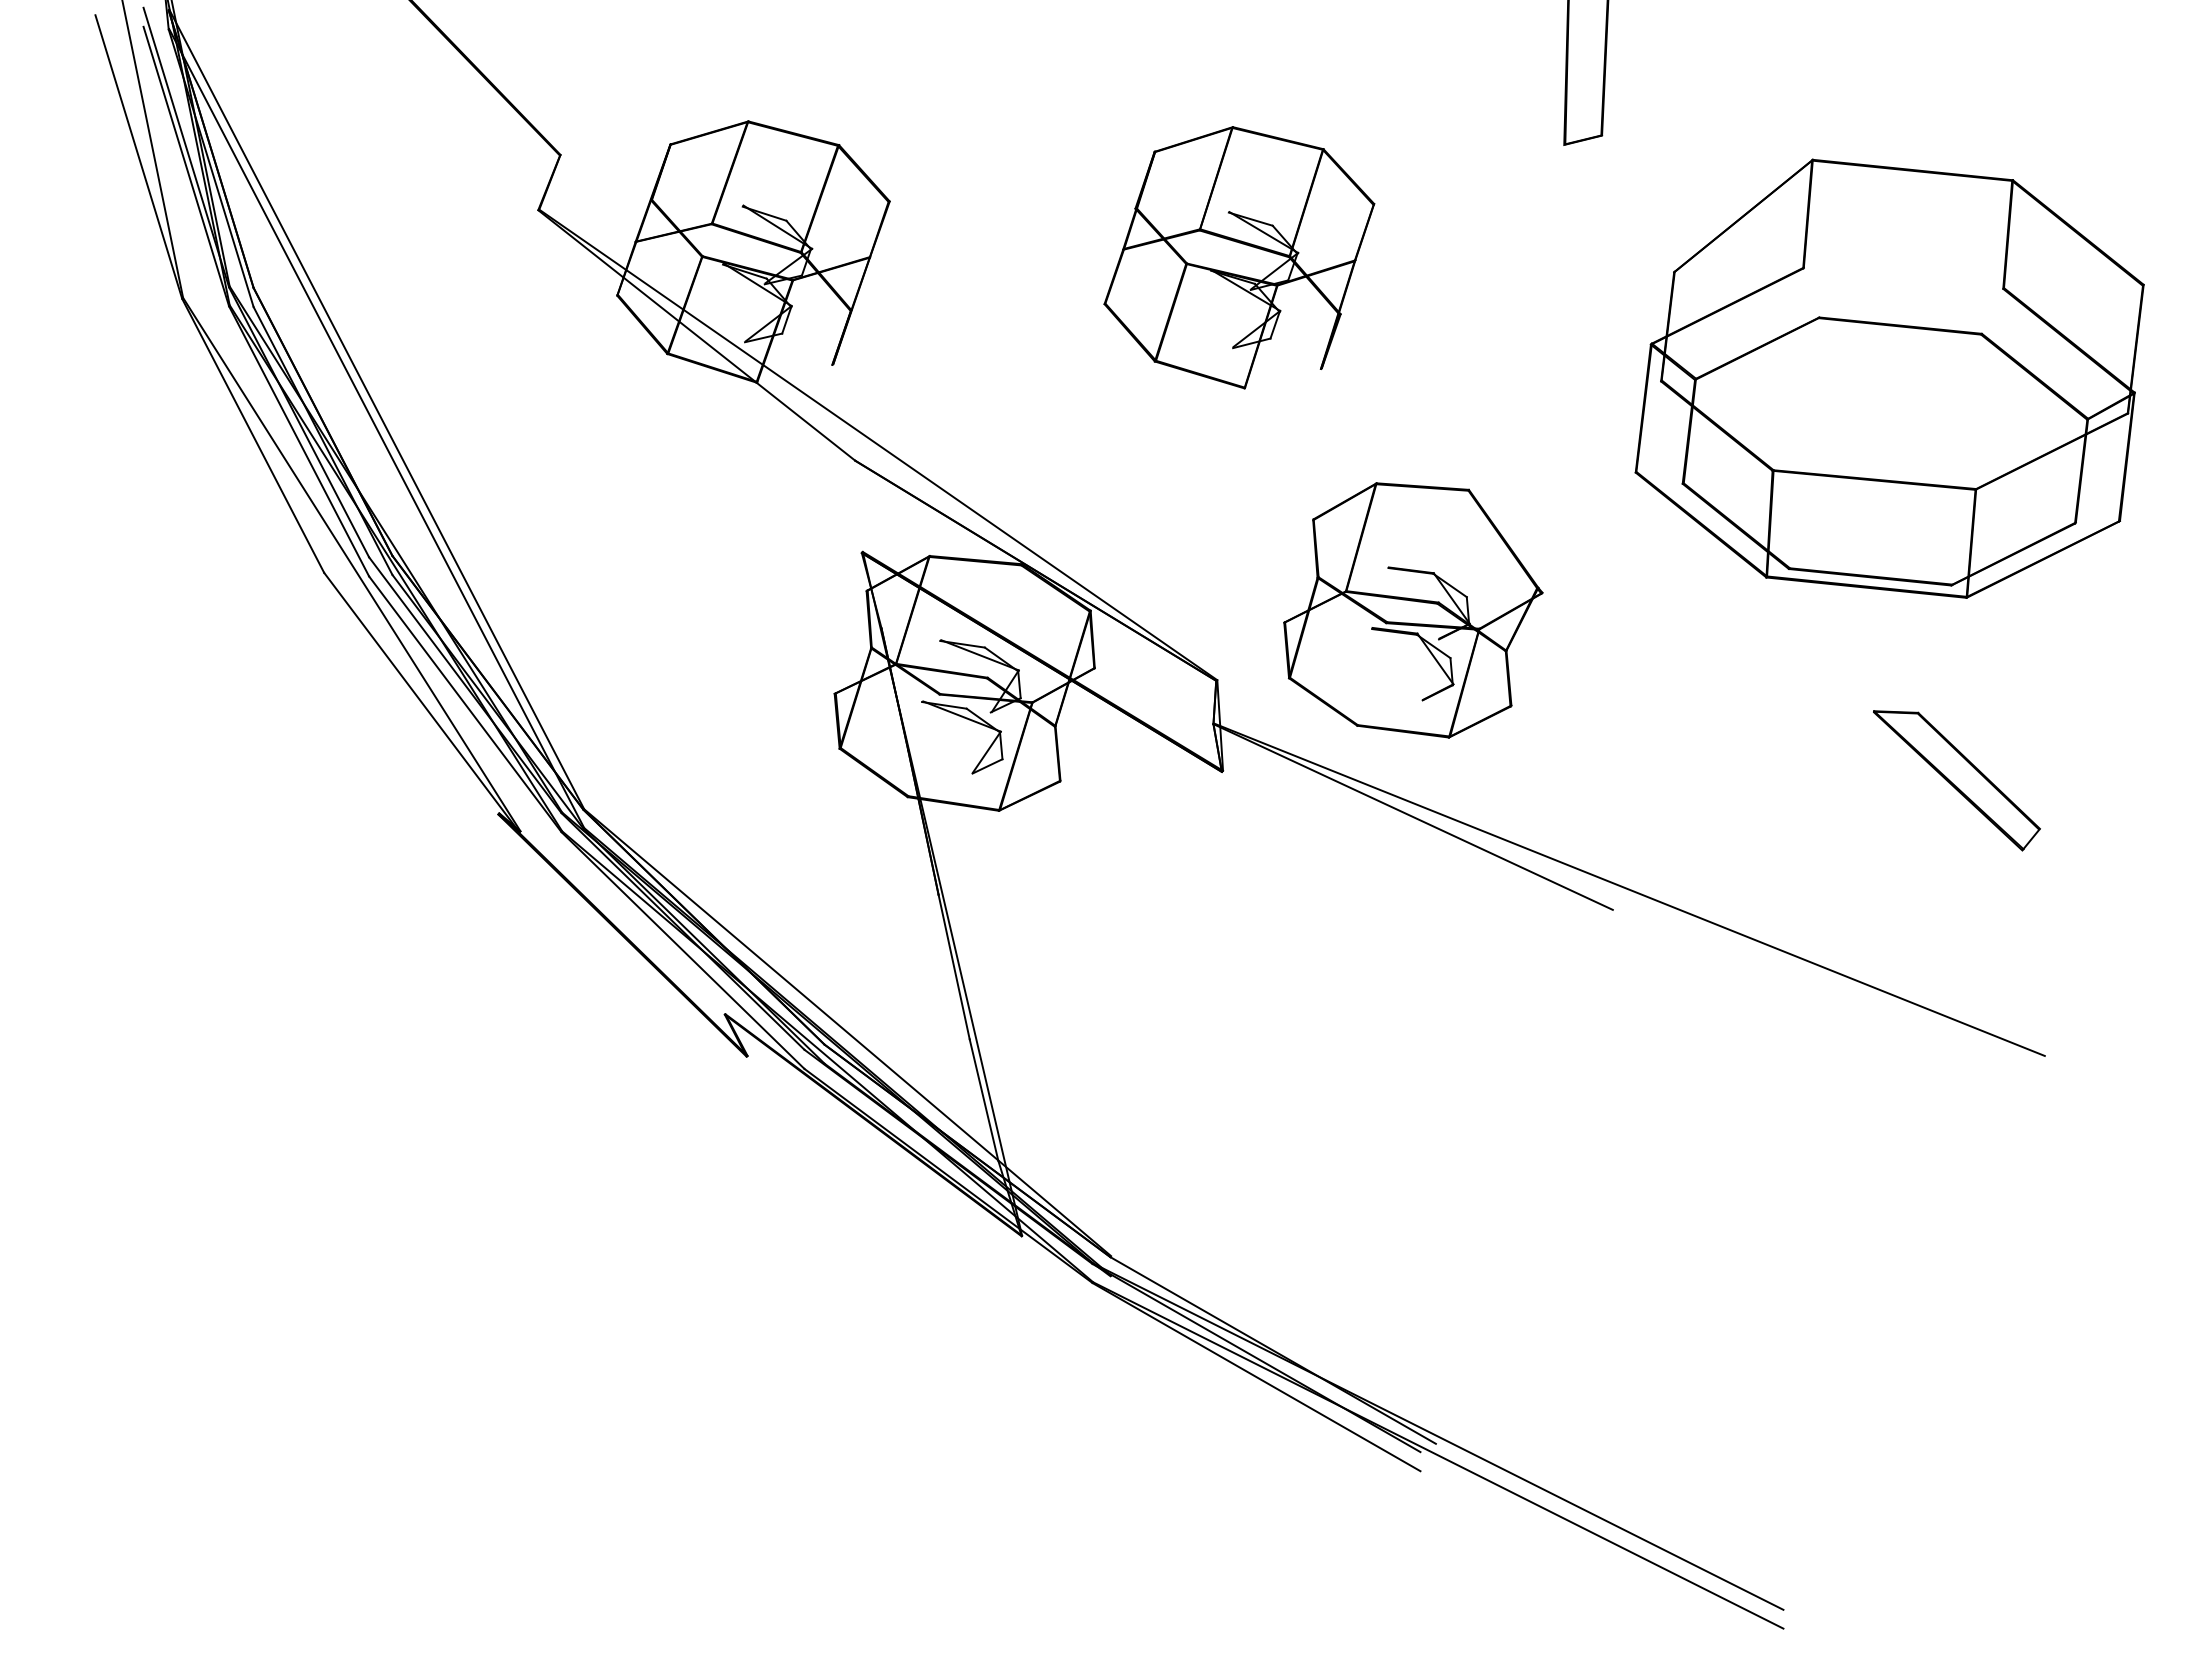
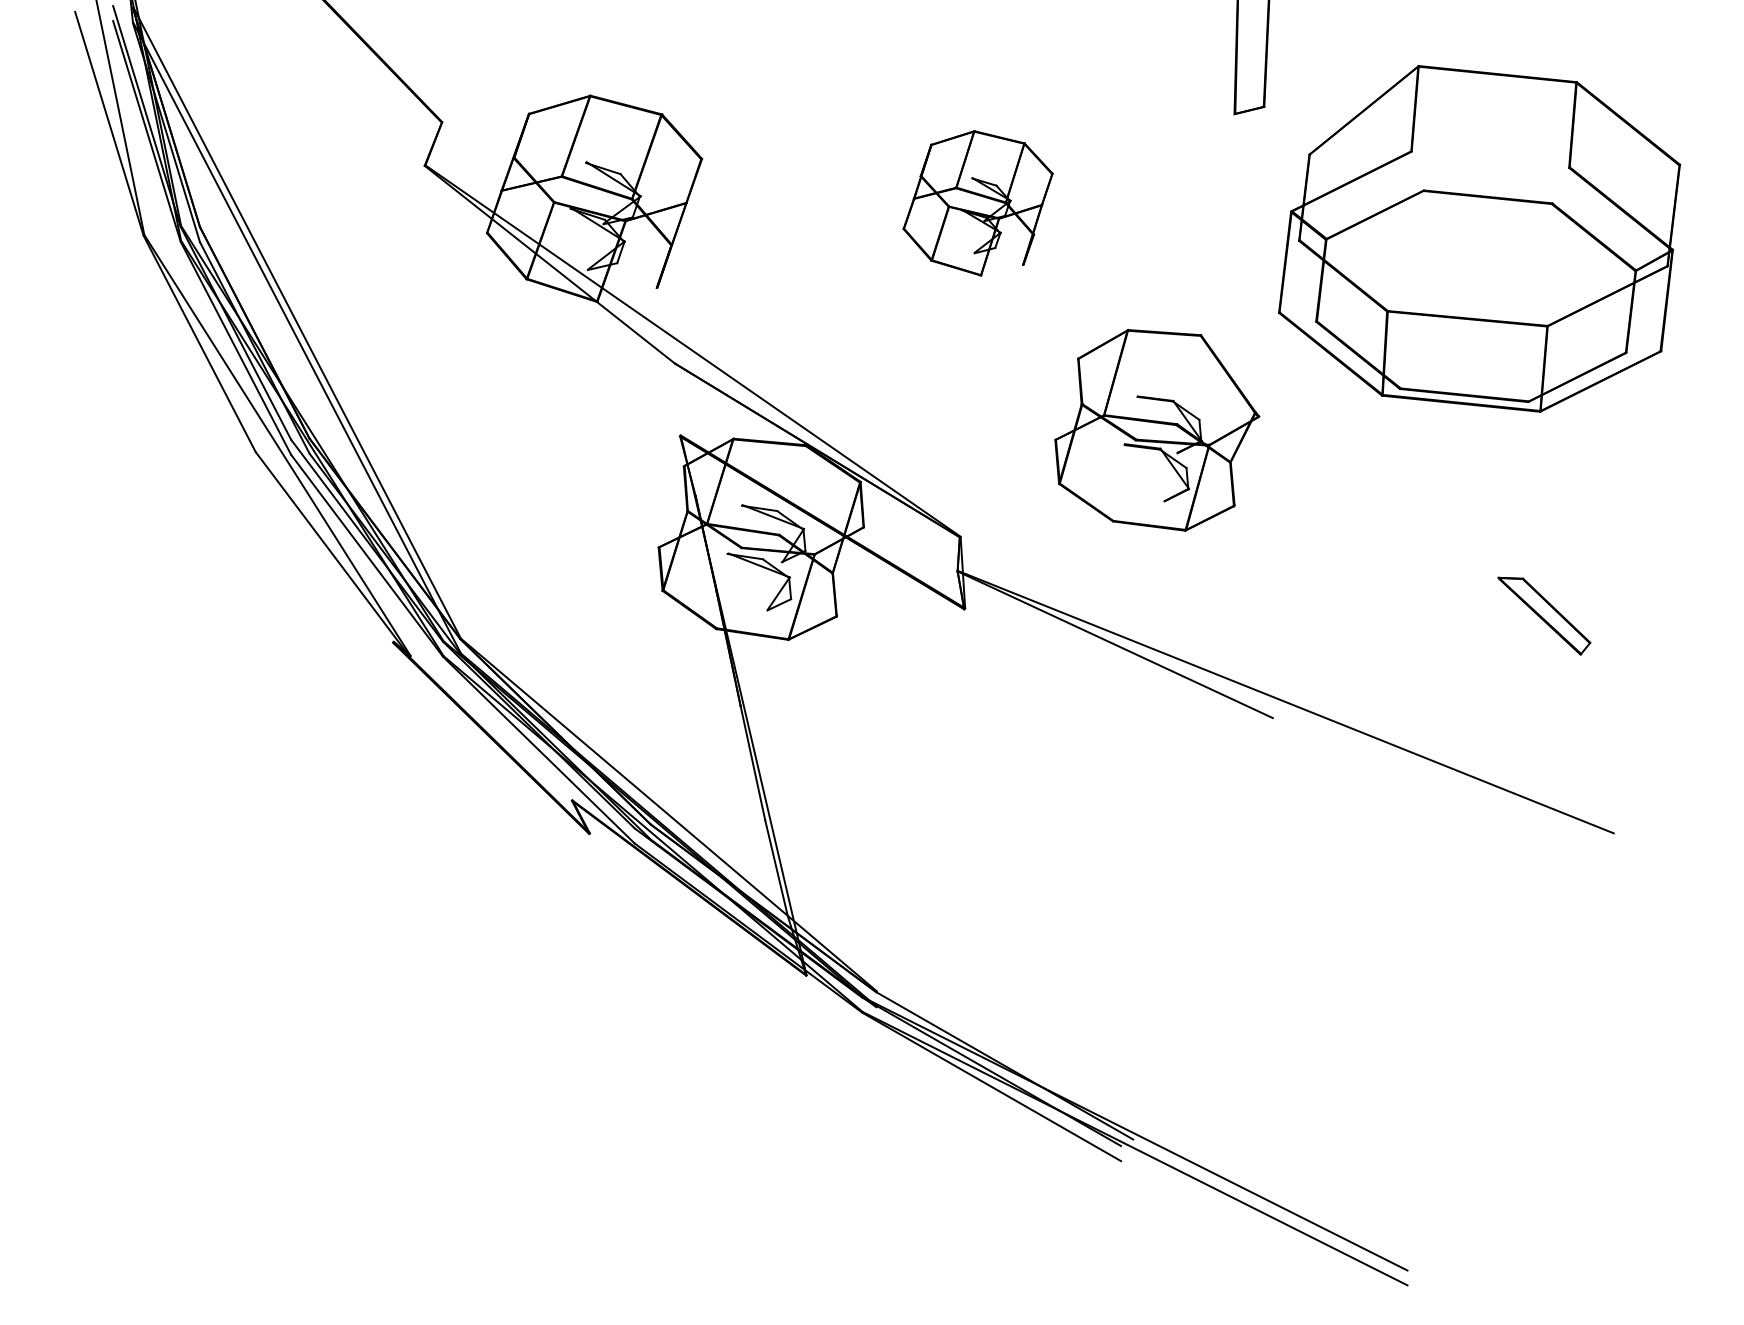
part: (1239, 257) -> (978, 203), size x0.7
part: (1889, 378) -> (1479, 238), moved
part: (1413, 610) -> (1157, 430), moved
part: (1956, 780) -> (1544, 615), size x0.7

